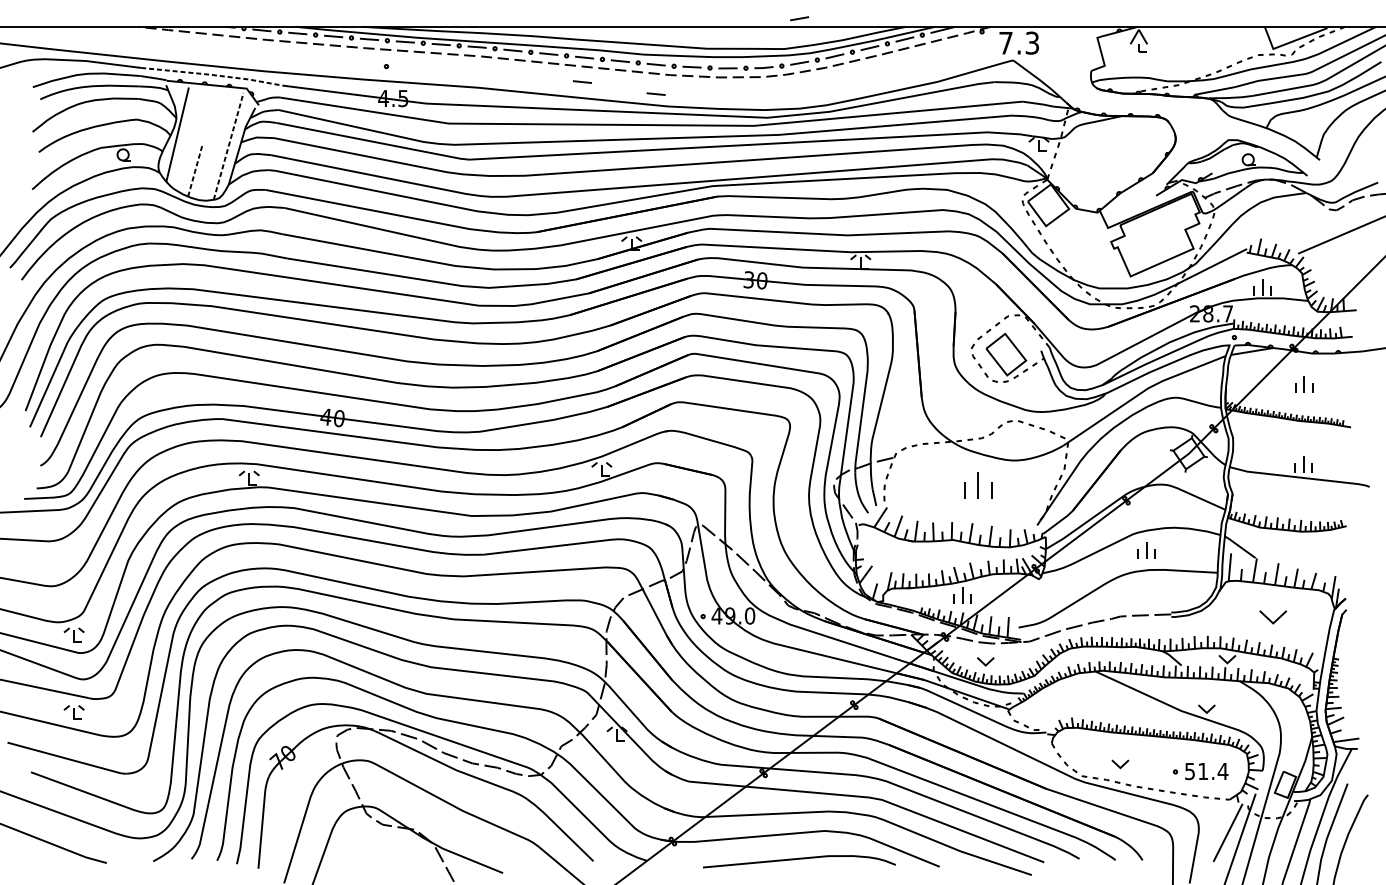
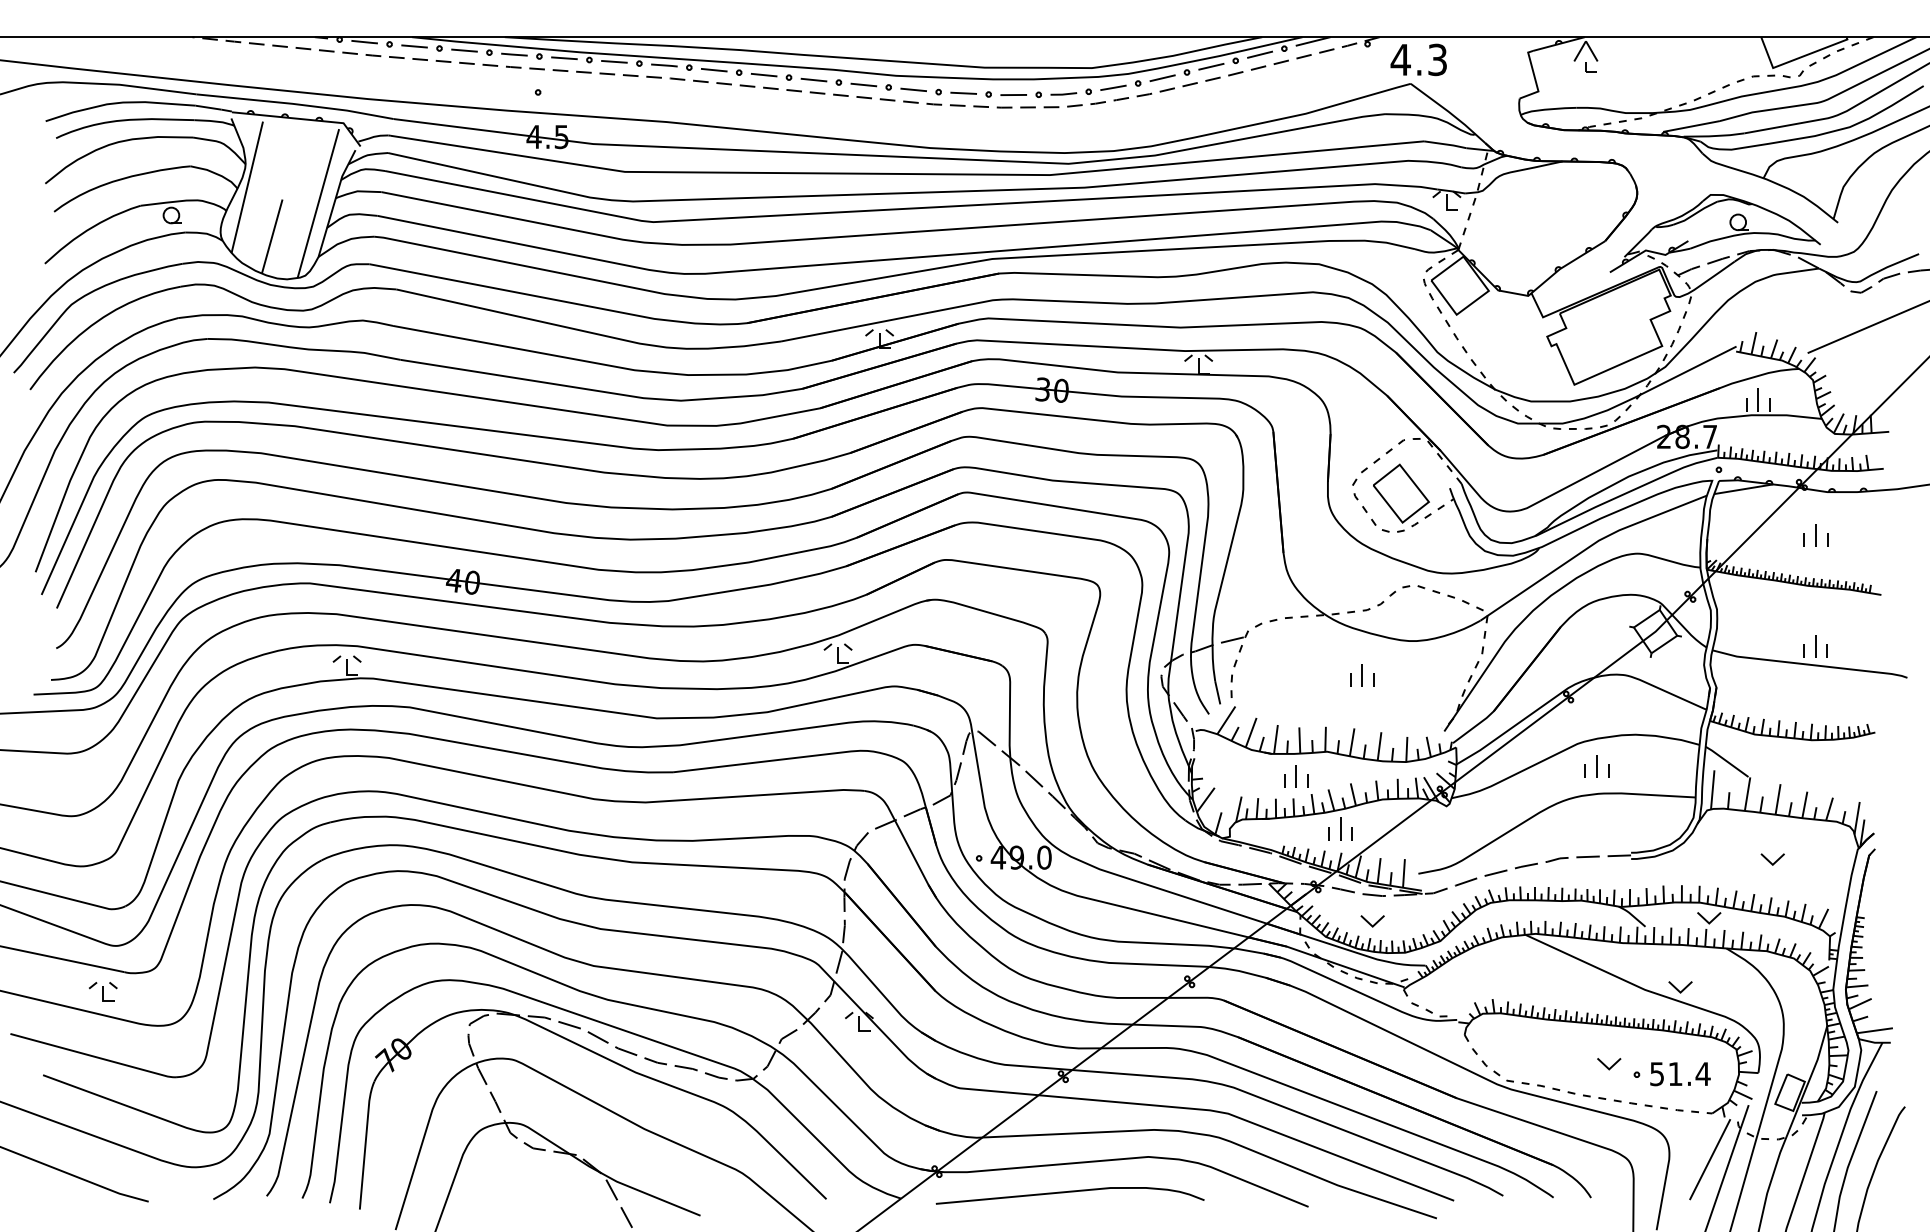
line: (799, 18) -> (1113, 25), removed
text: (1005, 42) -> (1400, 59), 7.3 -> 4.3
line: (212, 75) -> (295, 104), dashed -> solid
line: (582, 81) -> (810, 113), removed
line: (656, 93) -> (913, 130), removed
line: (228, 146) -> (318, 203), dashed -> solid
line: (195, 169) -> (272, 236), dashed -> solid
part: (978, 485) -> (1362, 675), size x0.62
part: (931, 557) -> (1296, 776), added
part: (1272, 617) -> (1772, 859), size x0.62
part: (74, 634) -> (103, 883), removed
part: (1120, 764) -> (1609, 1064), moved
curve: (798, 859) -> (1069, 1192), moved

